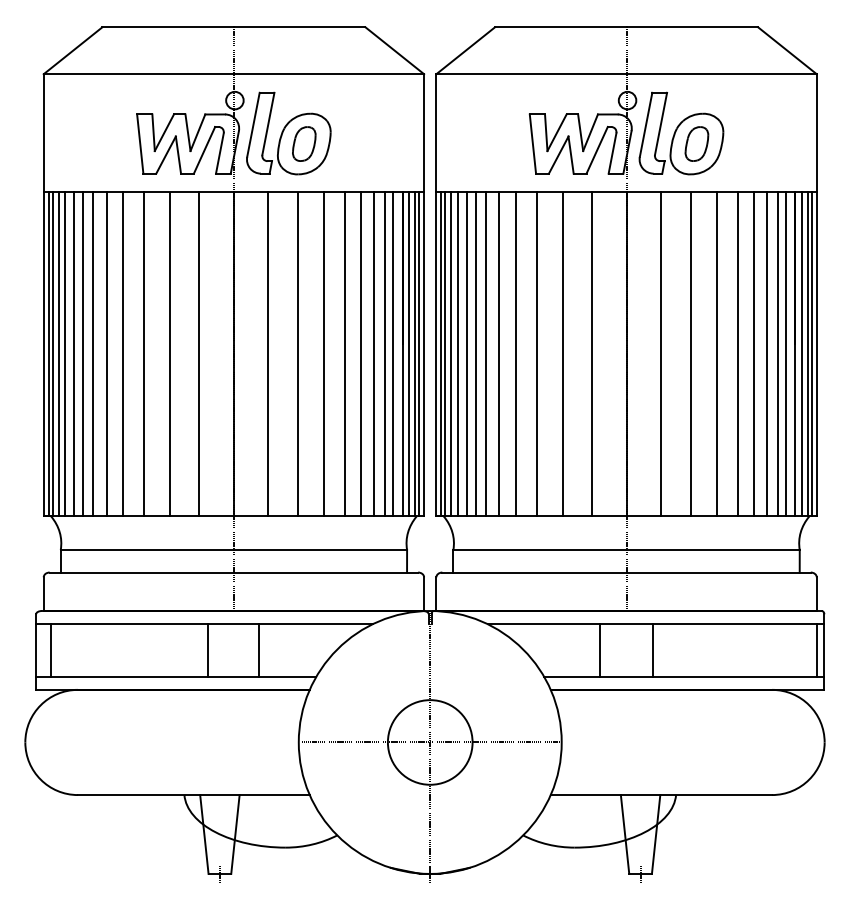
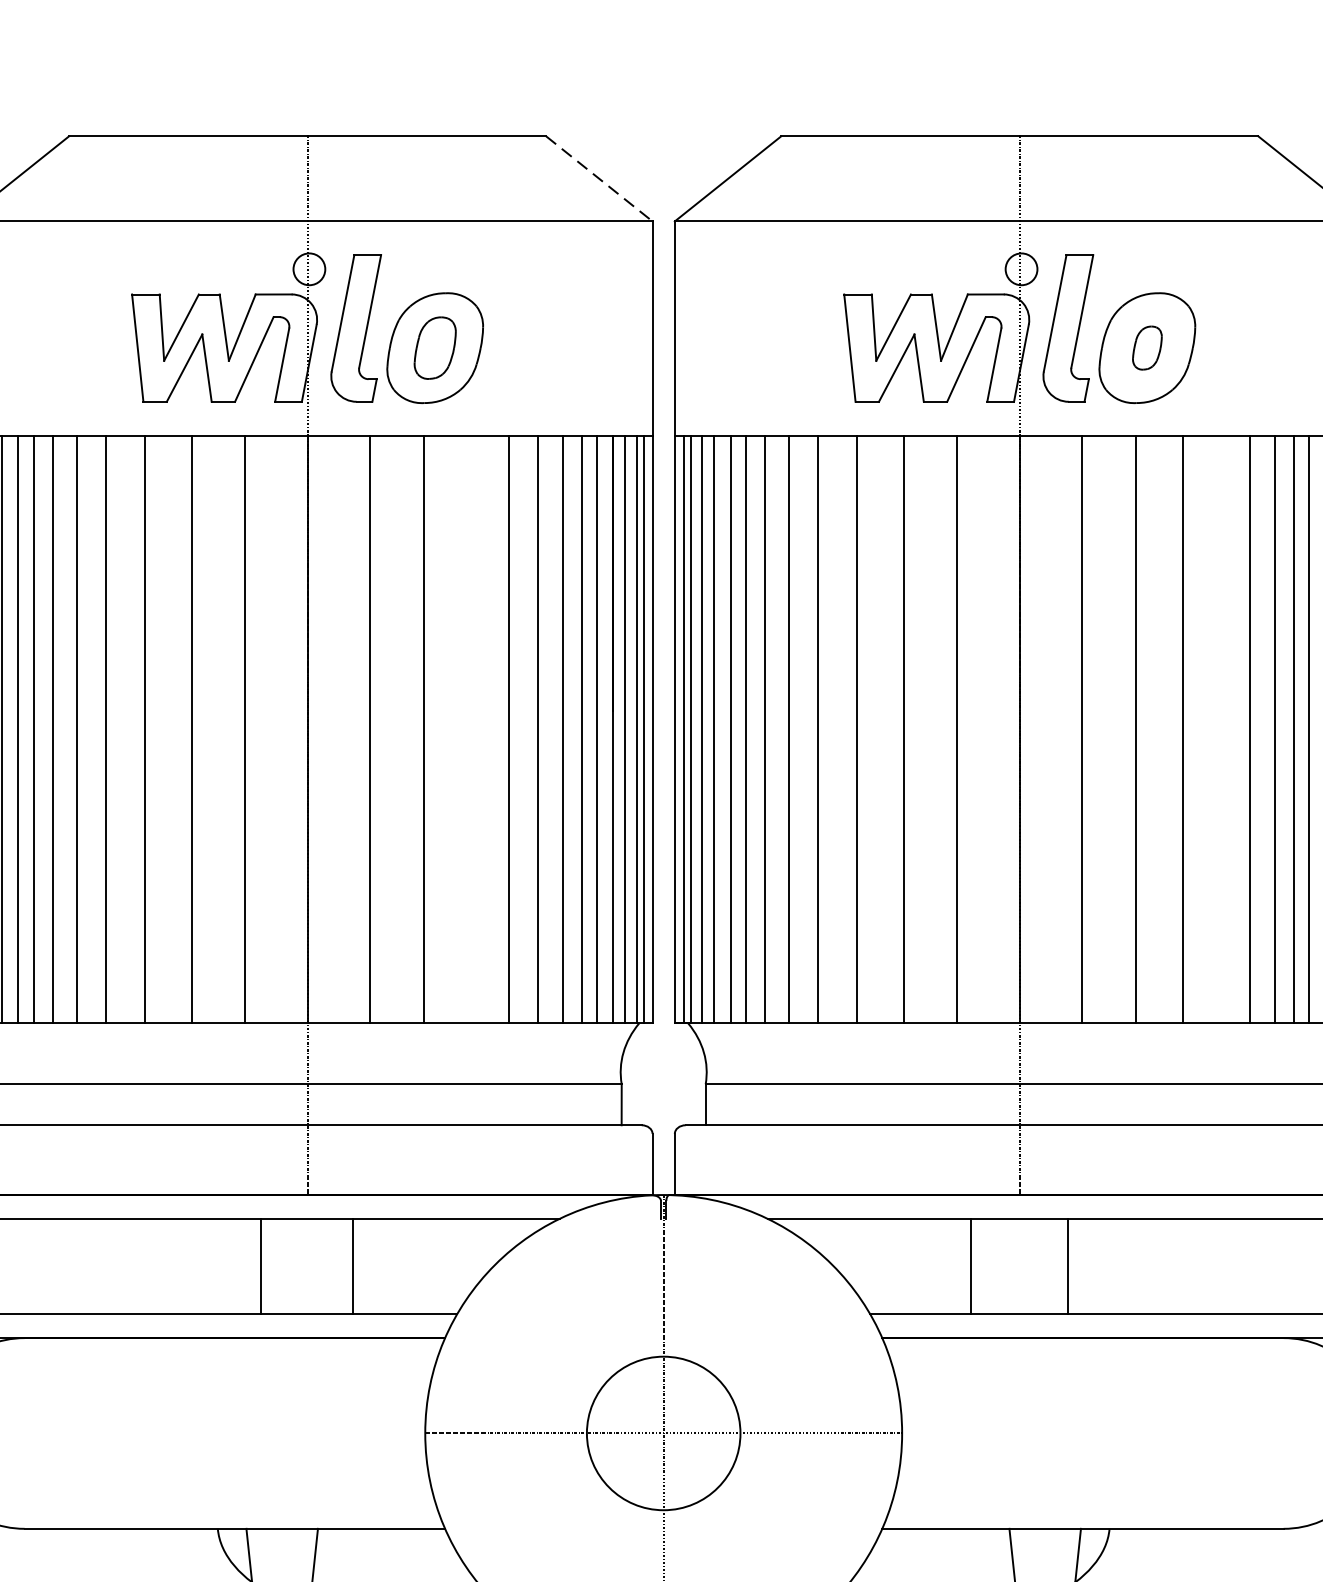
line: (394, 50) -> (598, 178), solid -> dashed
part: (696, 143) -> (1146, 347), size x0.7
line: (323, 354) -> (470, 729), removed
line: (737, 354) -> (1220, 729), removed

